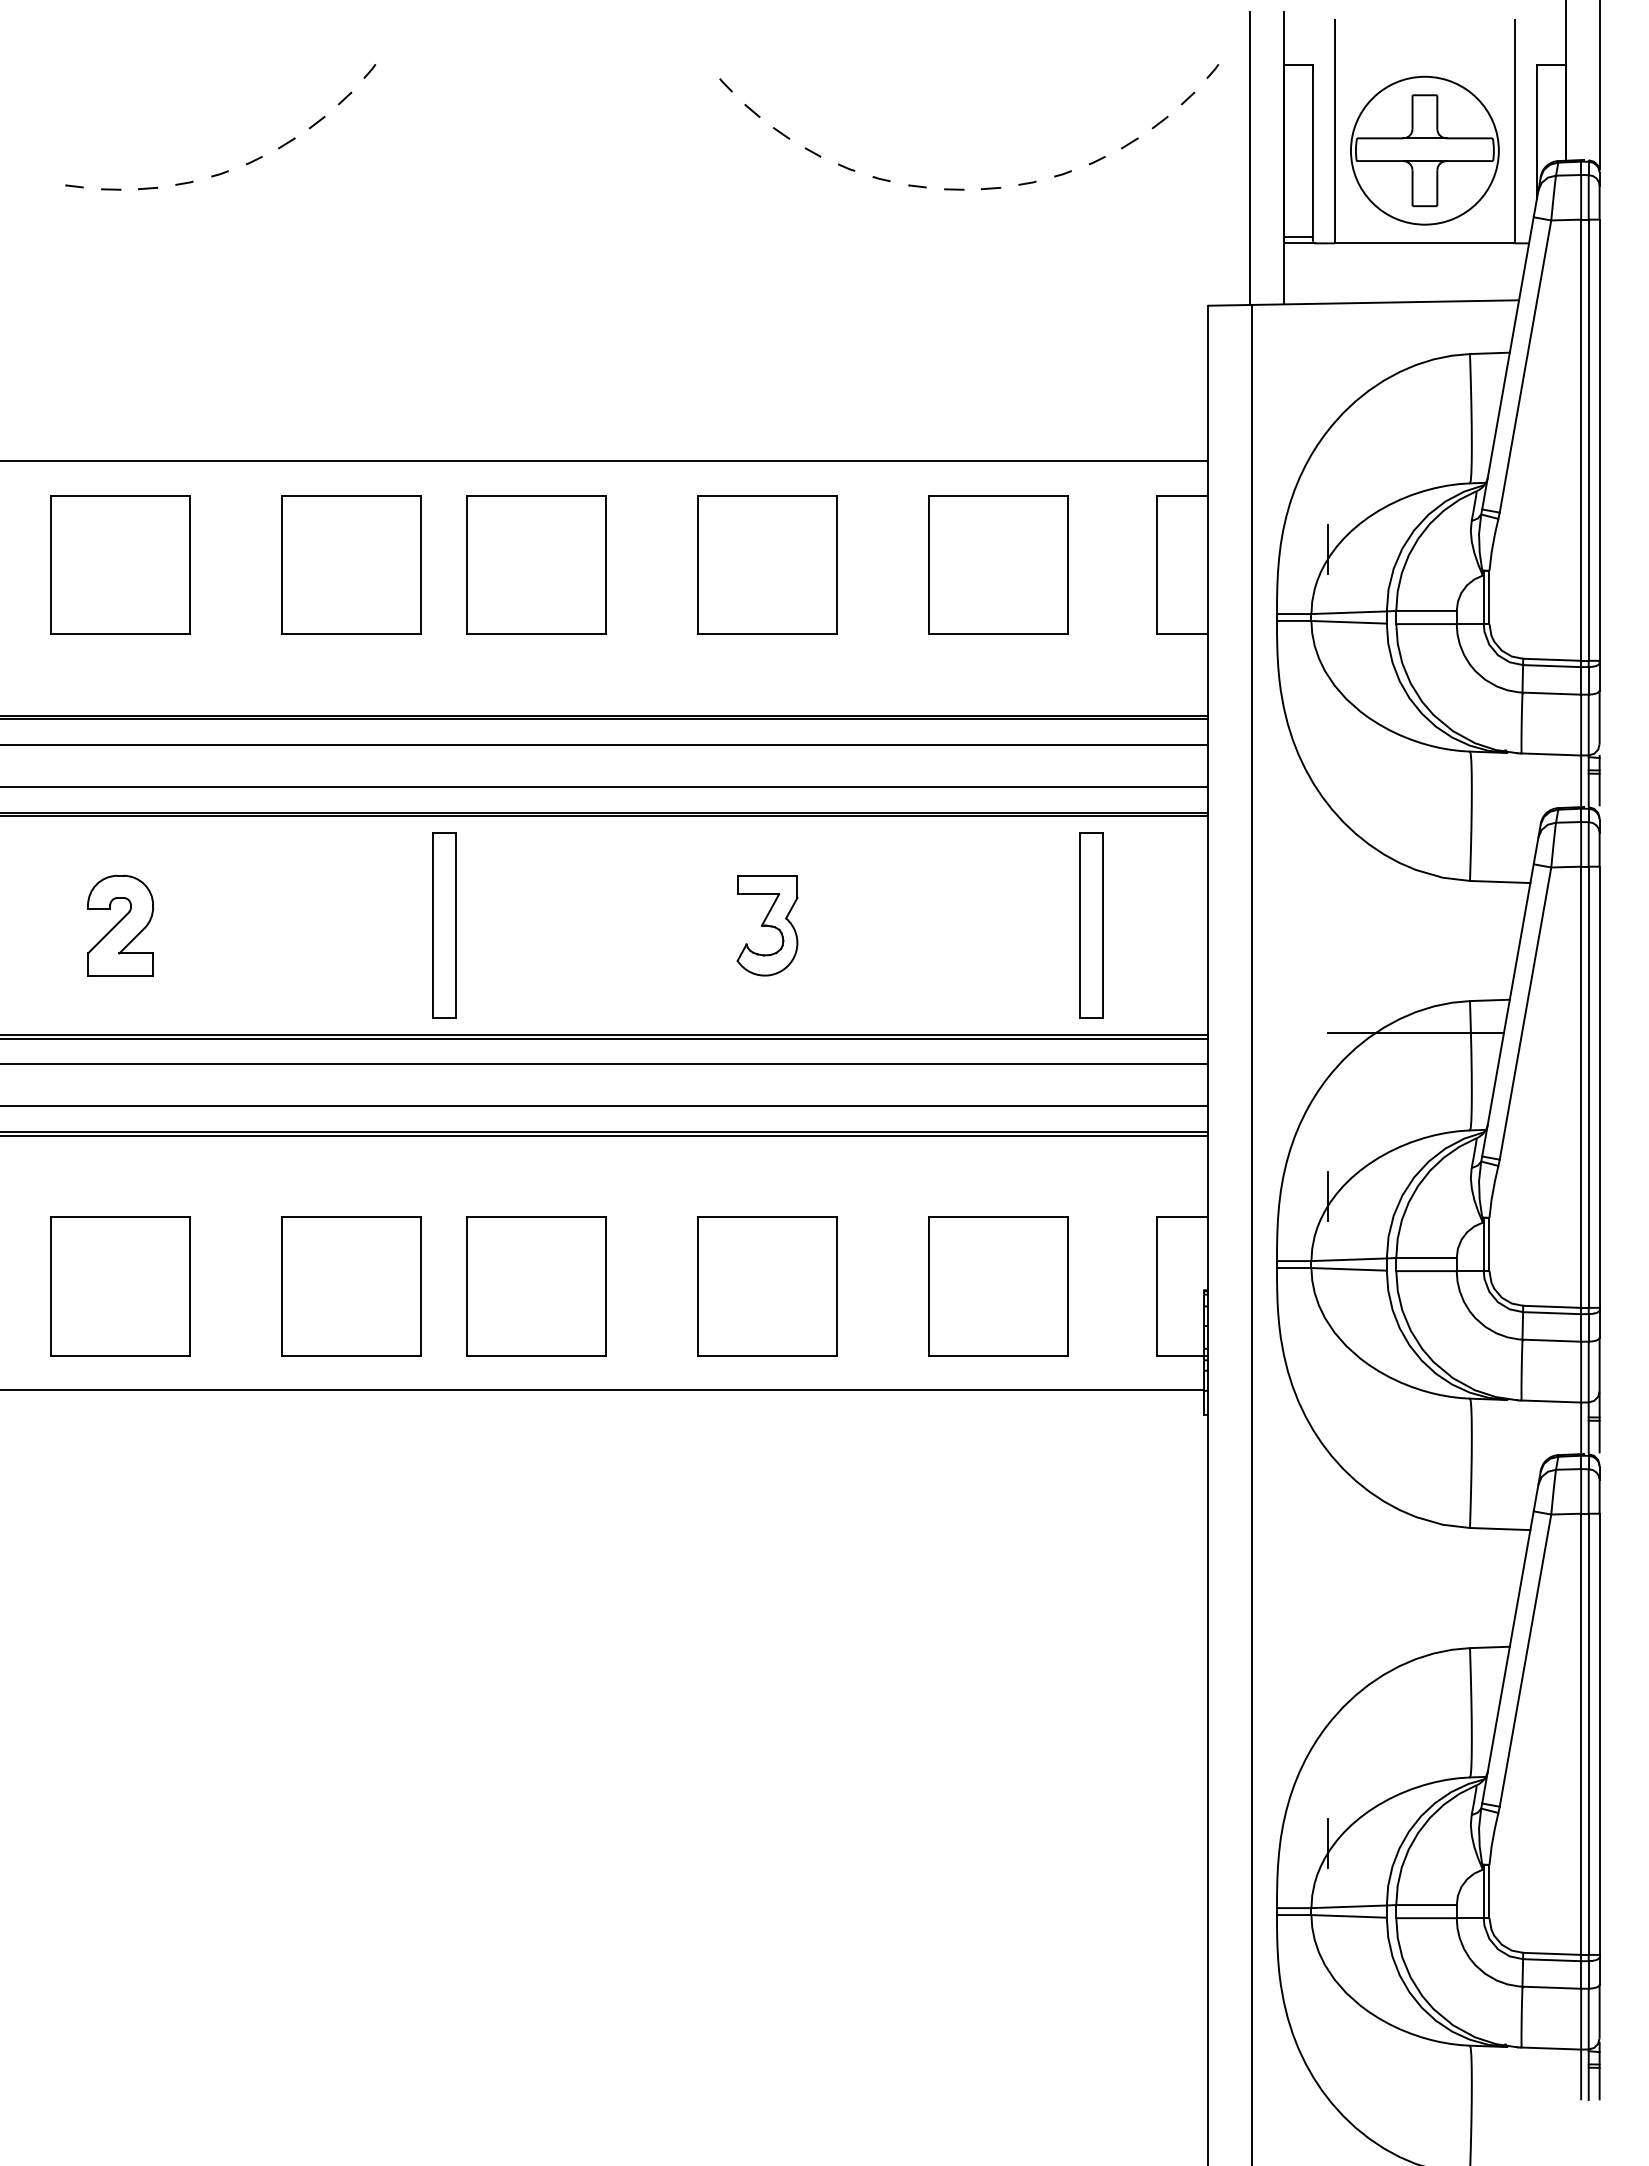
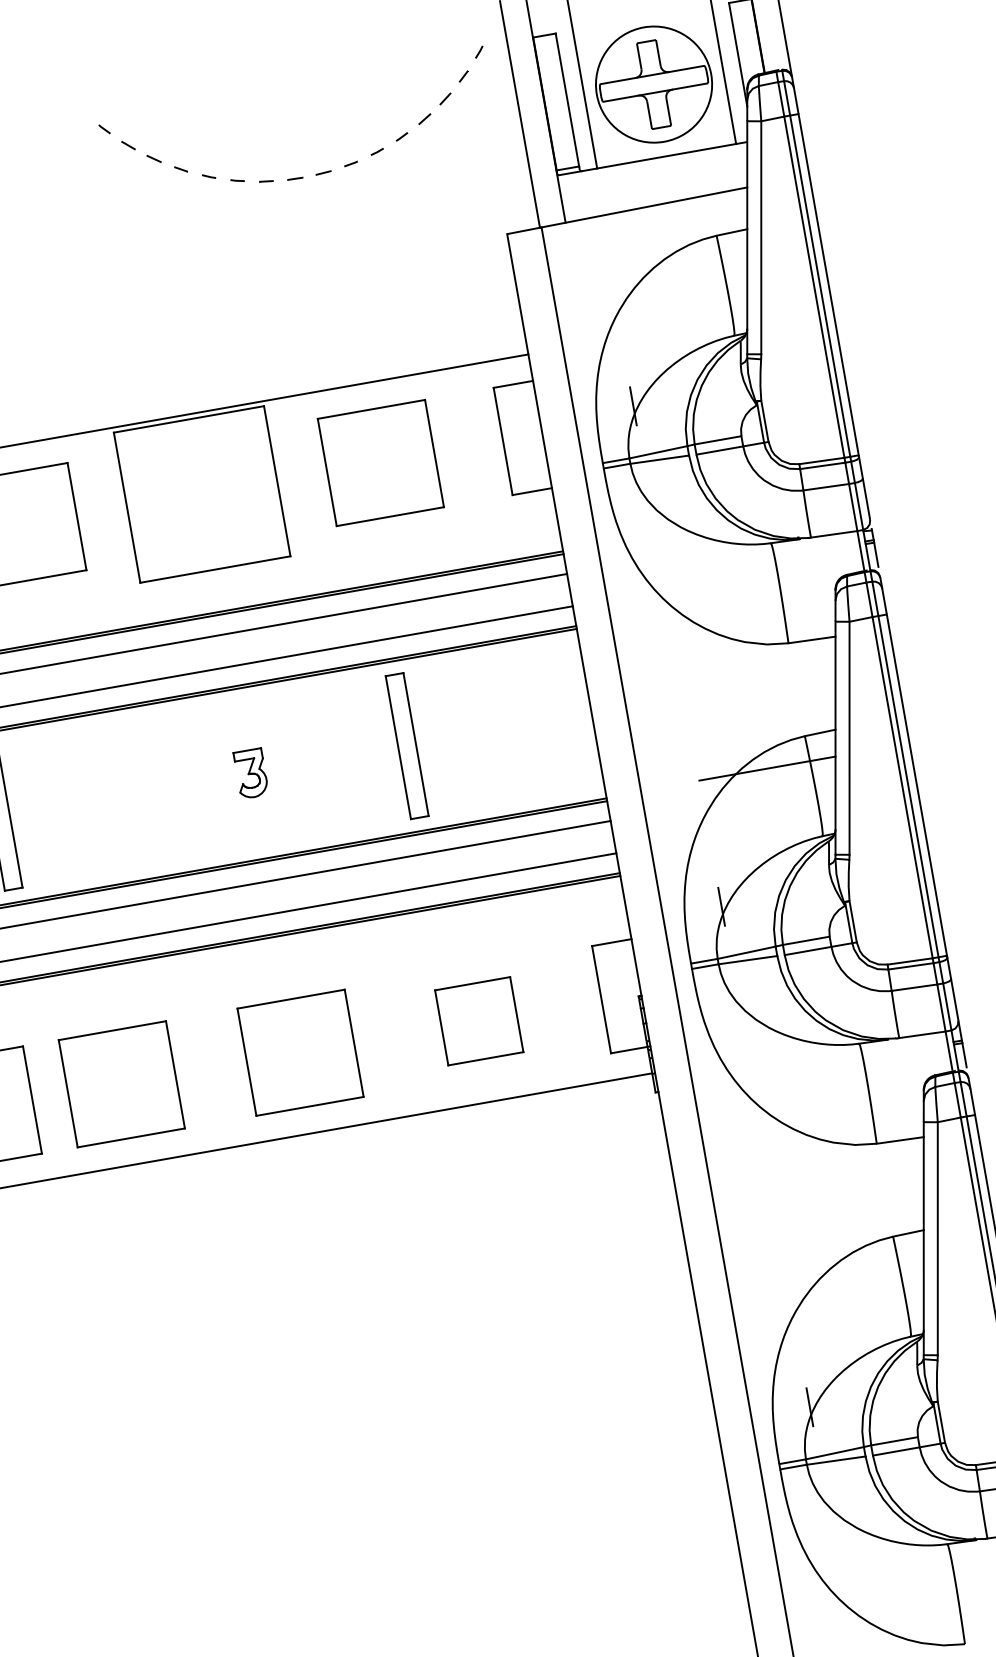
part: (767, 564) -> (201, 494), size x1.4
part: (767, 925) -> (251, 773), size x0.6
part: (1091, 925) -> (407, 745), moved
part: (998, 1286) -> (479, 1021), size x0.7

